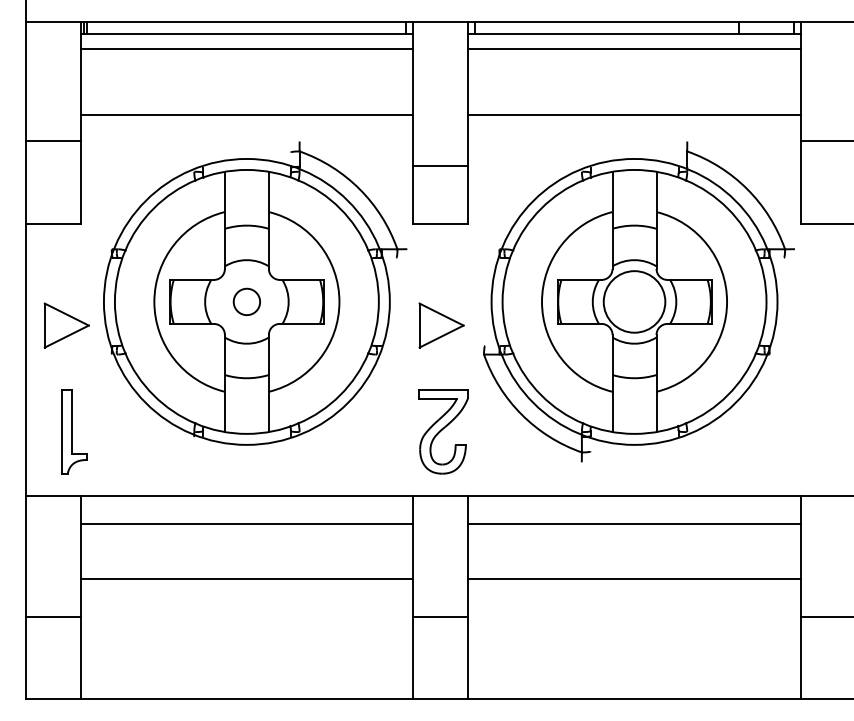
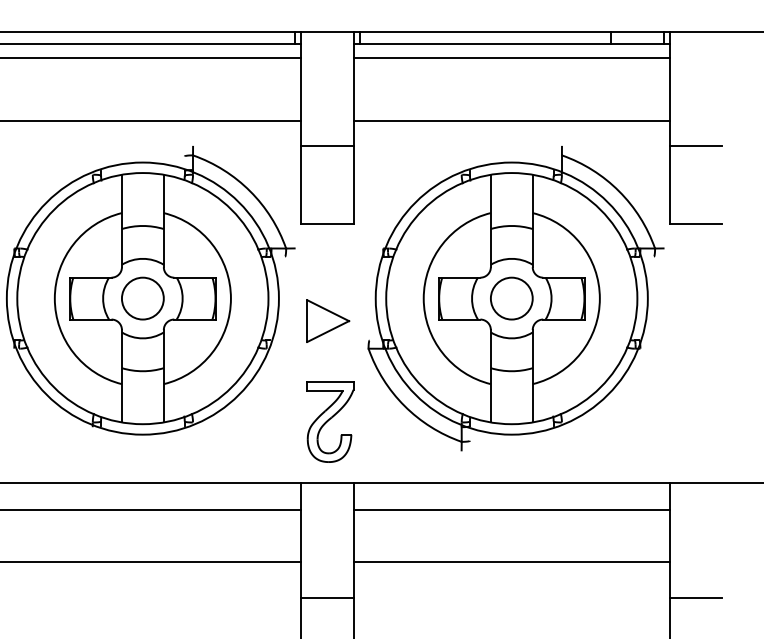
line: (440, 166) -> (327, 145), moved
circle: (246, 301) -> (142, 298), size x1.67
circle: (634, 301) -> (511, 298), size x0.71

